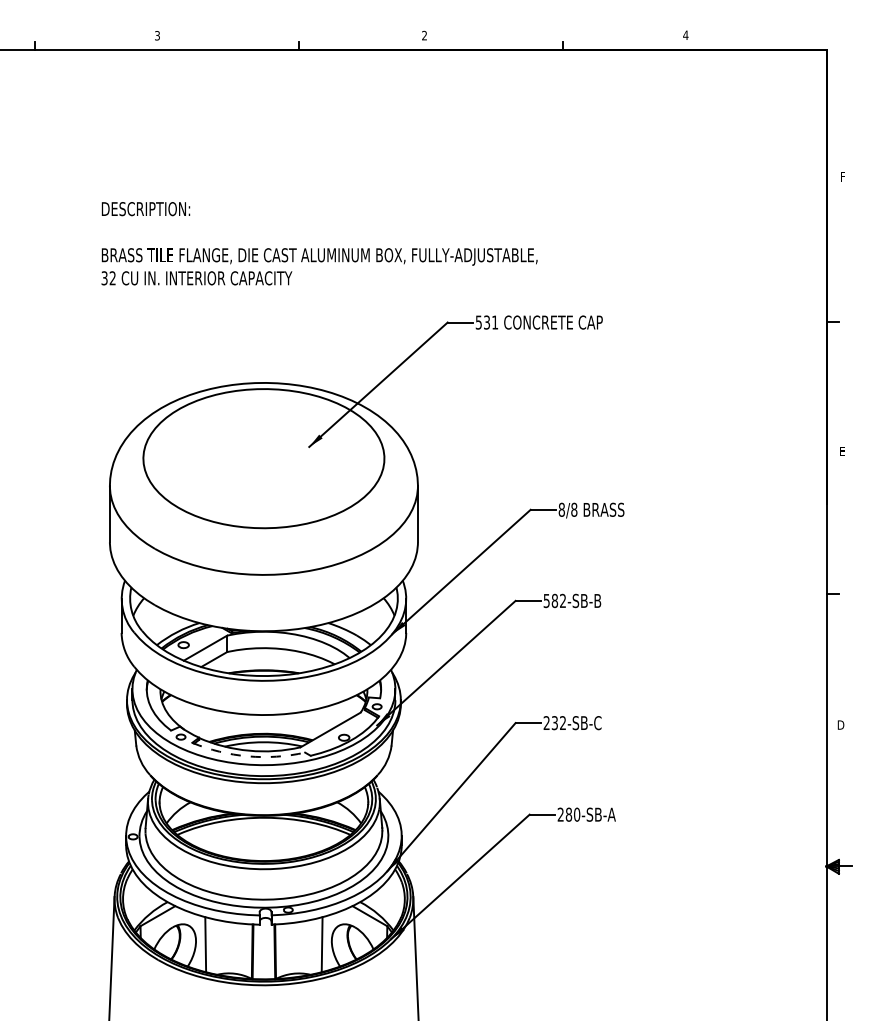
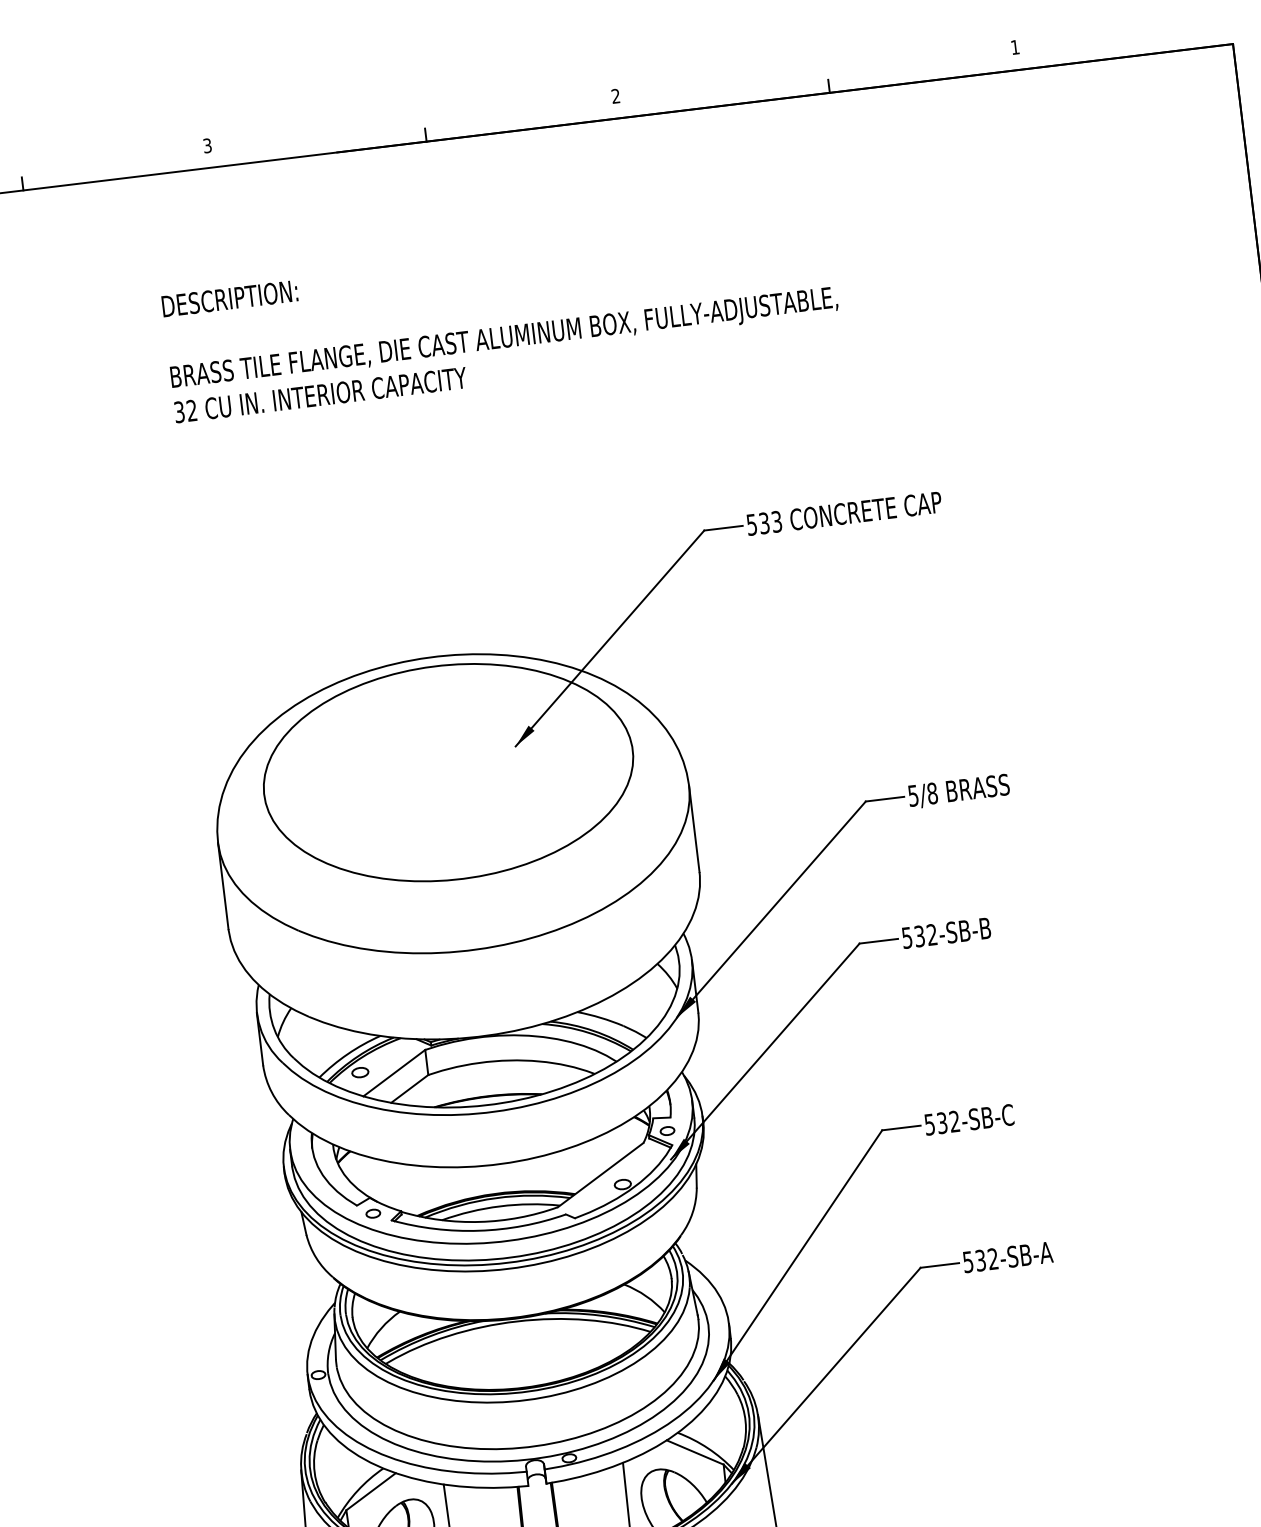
text: (685, 34) -> (1014, 46), 4 -> 1
text: (319, 243) -> (501, 319), moved
text: (495, 322) -> (777, 521), 531 -> 533
text: (561, 509) -> (912, 795), 8/8 -> 5/8
text: (554, 600) -> (919, 935), 582-SB-B -> 532-SB-B
text: (546, 723) -> (929, 1125), 232-SB-C -> 532-SB-C
arc: (247, 756) -> (478, 1231), dashed -> solid
text: (568, 814) -> (980, 1260), 280-SB-A -> 532-SB-A

